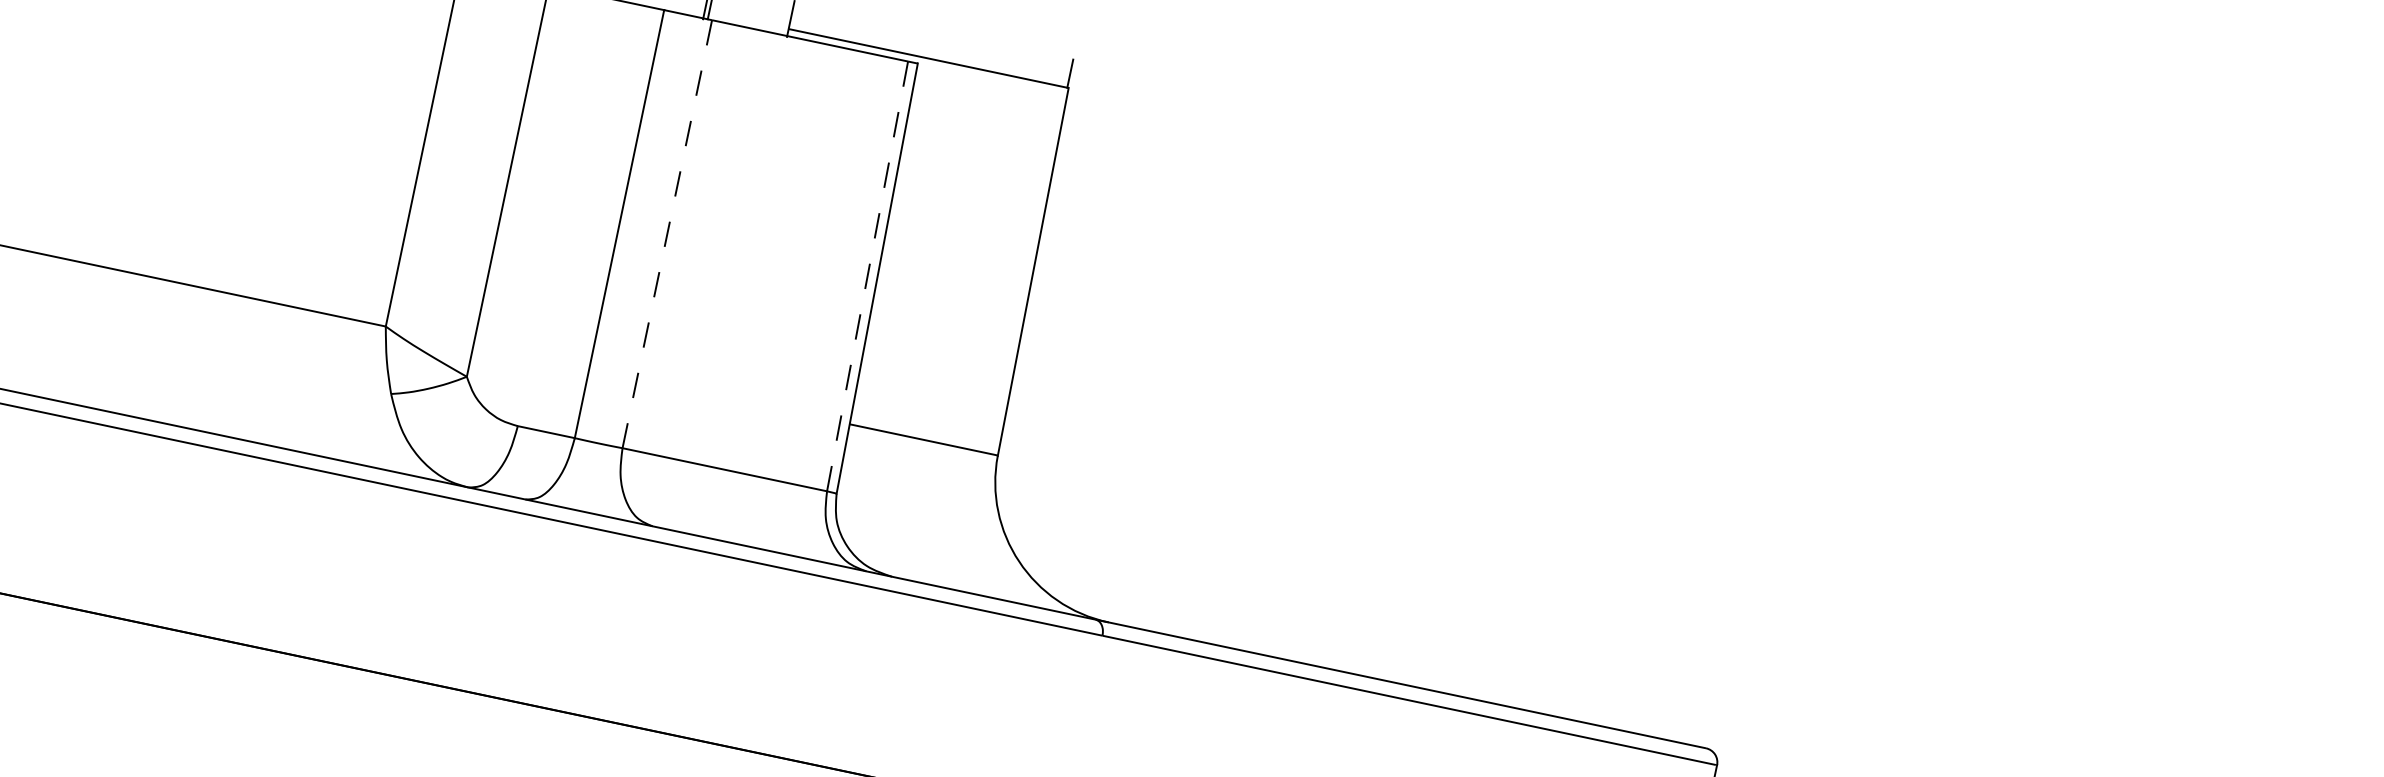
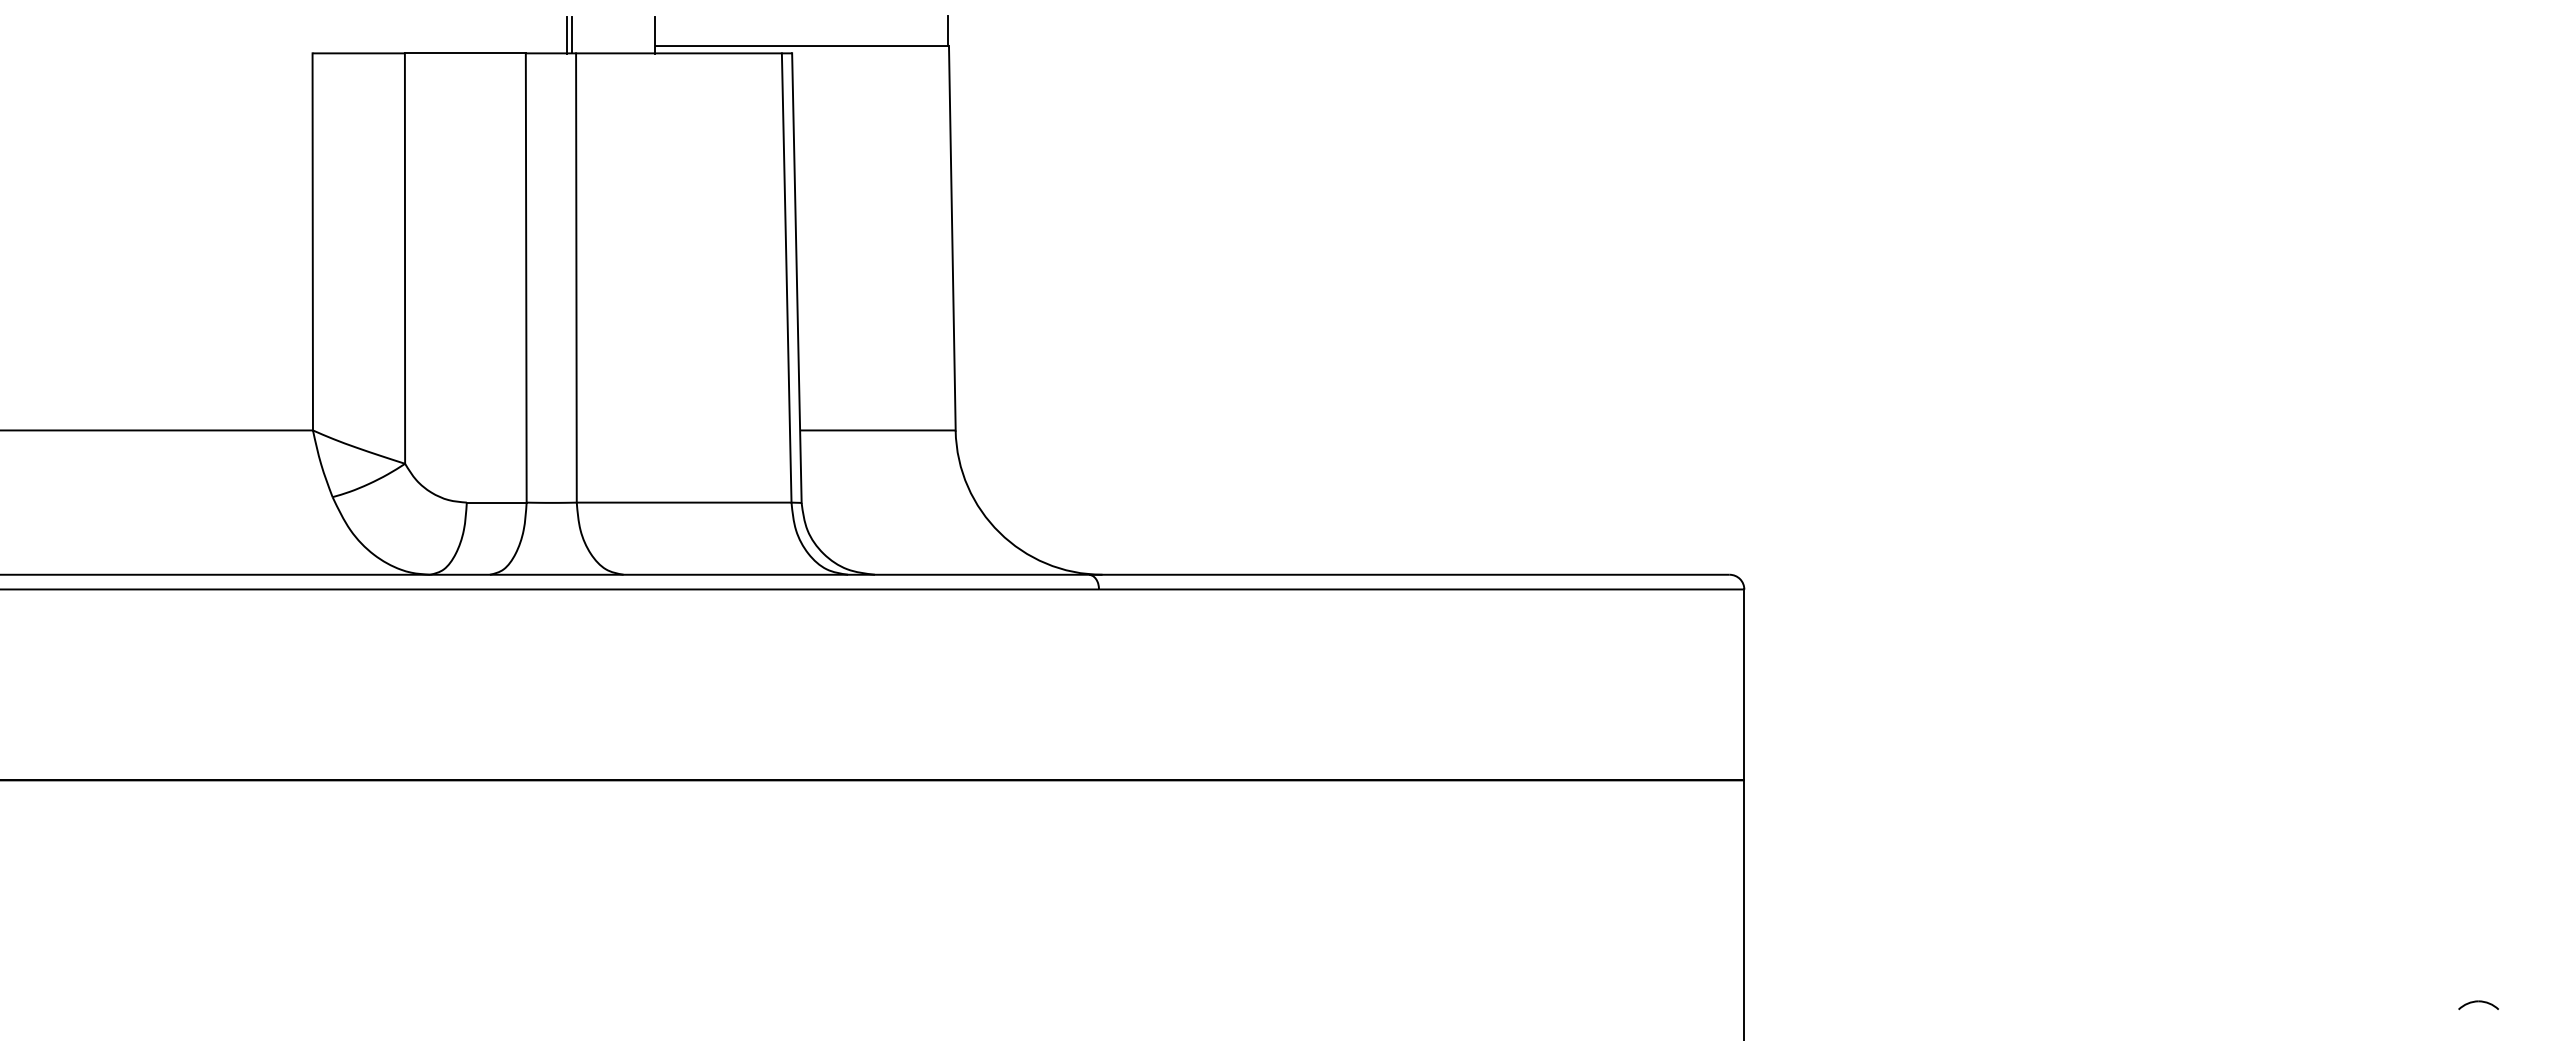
line: (667, 233) -> (576, 277), dashed -> solid
line: (867, 275) -> (786, 277), dashed -> solid

